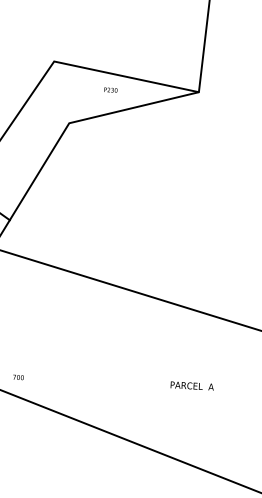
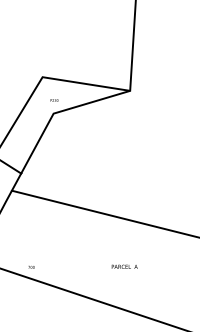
text: (110, 90) -> (54, 100), moved
text: (191, 385) -> (124, 266), moved

